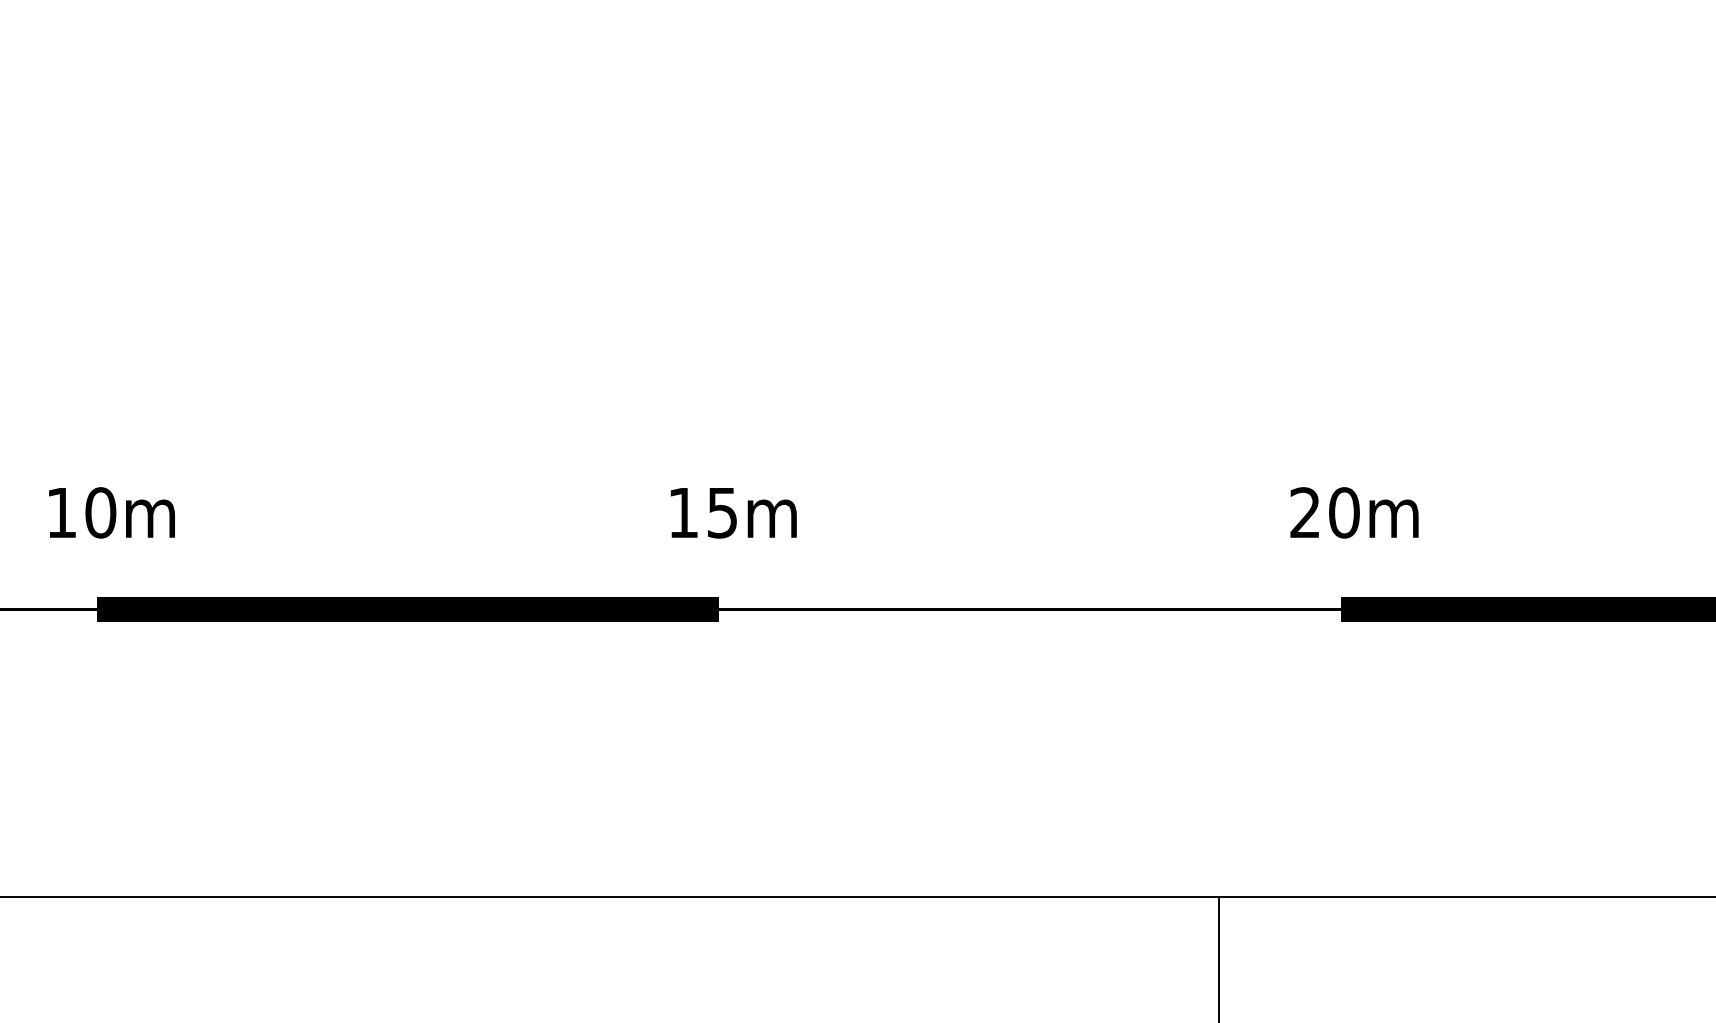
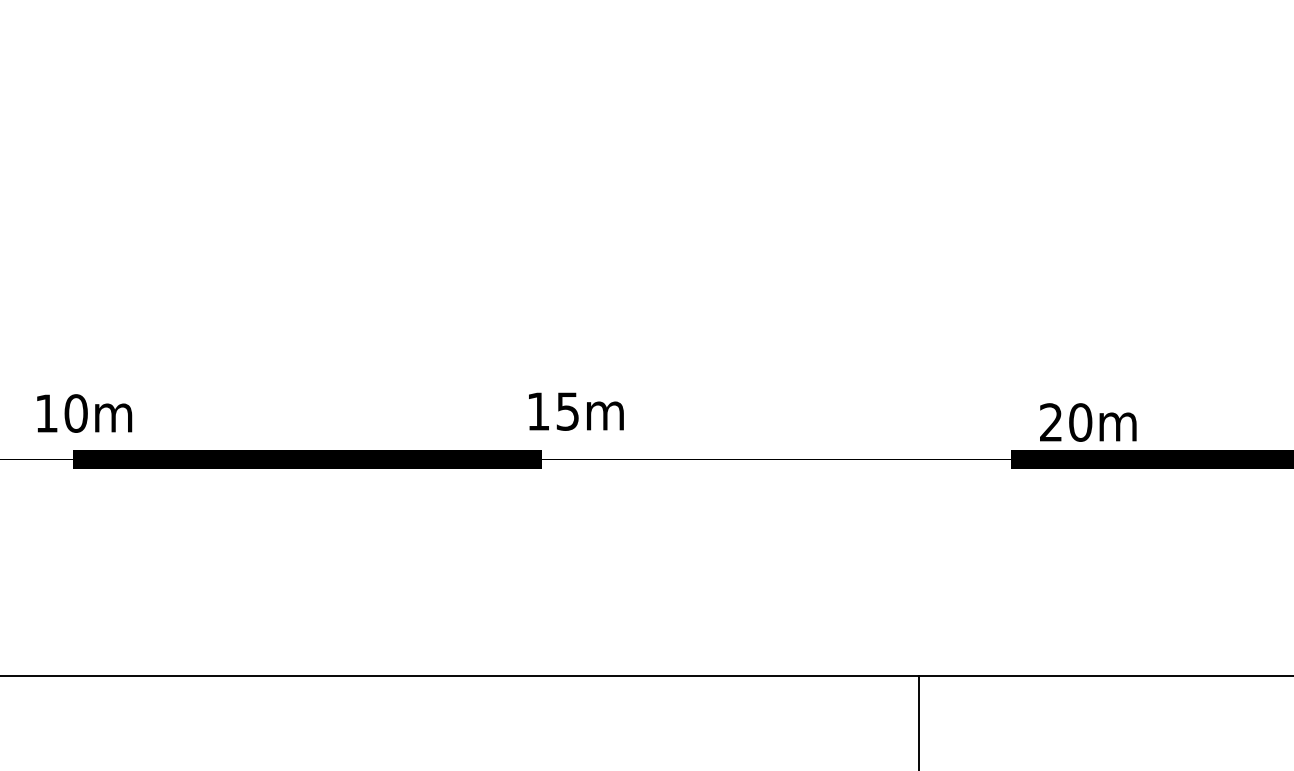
text: (111, 512) -> (84, 413), moved
text: (733, 512) -> (576, 411), moved
text: (1354, 512) -> (1088, 422), moved

